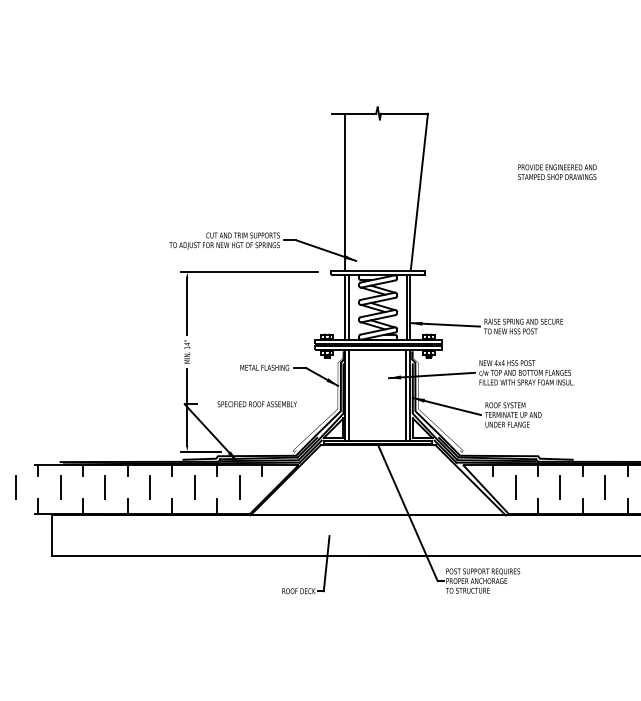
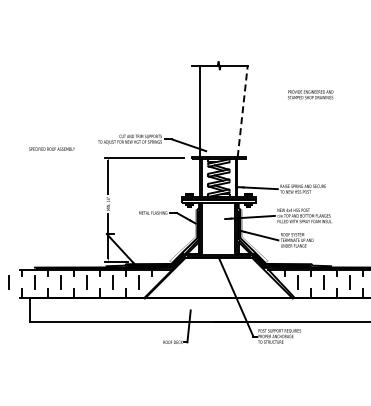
text: (557, 171) -> (310, 94), moved
line: (418, 192) -> (242, 111), solid -> dashed
text: (256, 403) -> (51, 148), moved

